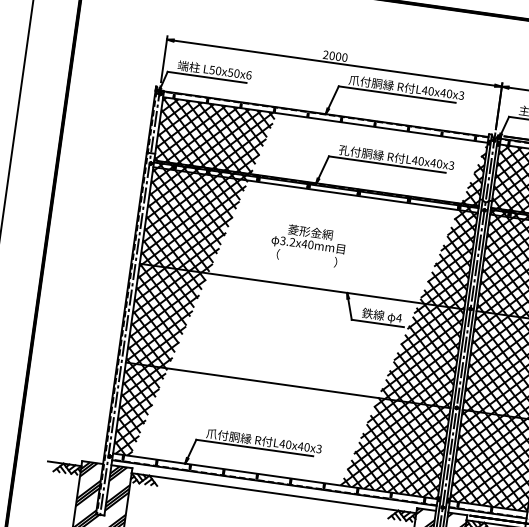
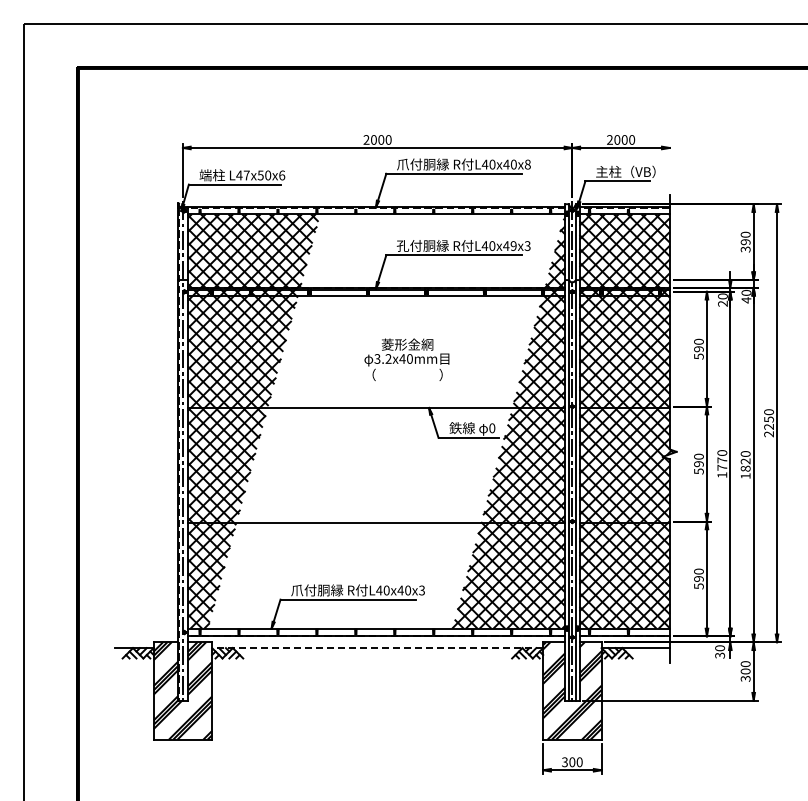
text: (214, 70) -> (242, 175), L50x50x6 -> L47x50x6
text: (461, 95) -> (527, 164), L40x40x3 -> L40x40x8
text: (439, 163) -> (513, 245), L40x40x3 -> L40x49x3
text: (307, 244) -> (406, 359), moved
text: (399, 318) -> (492, 428), 4 -> 0
line: (273, 493) -> (377, 648), solid -> dashed

